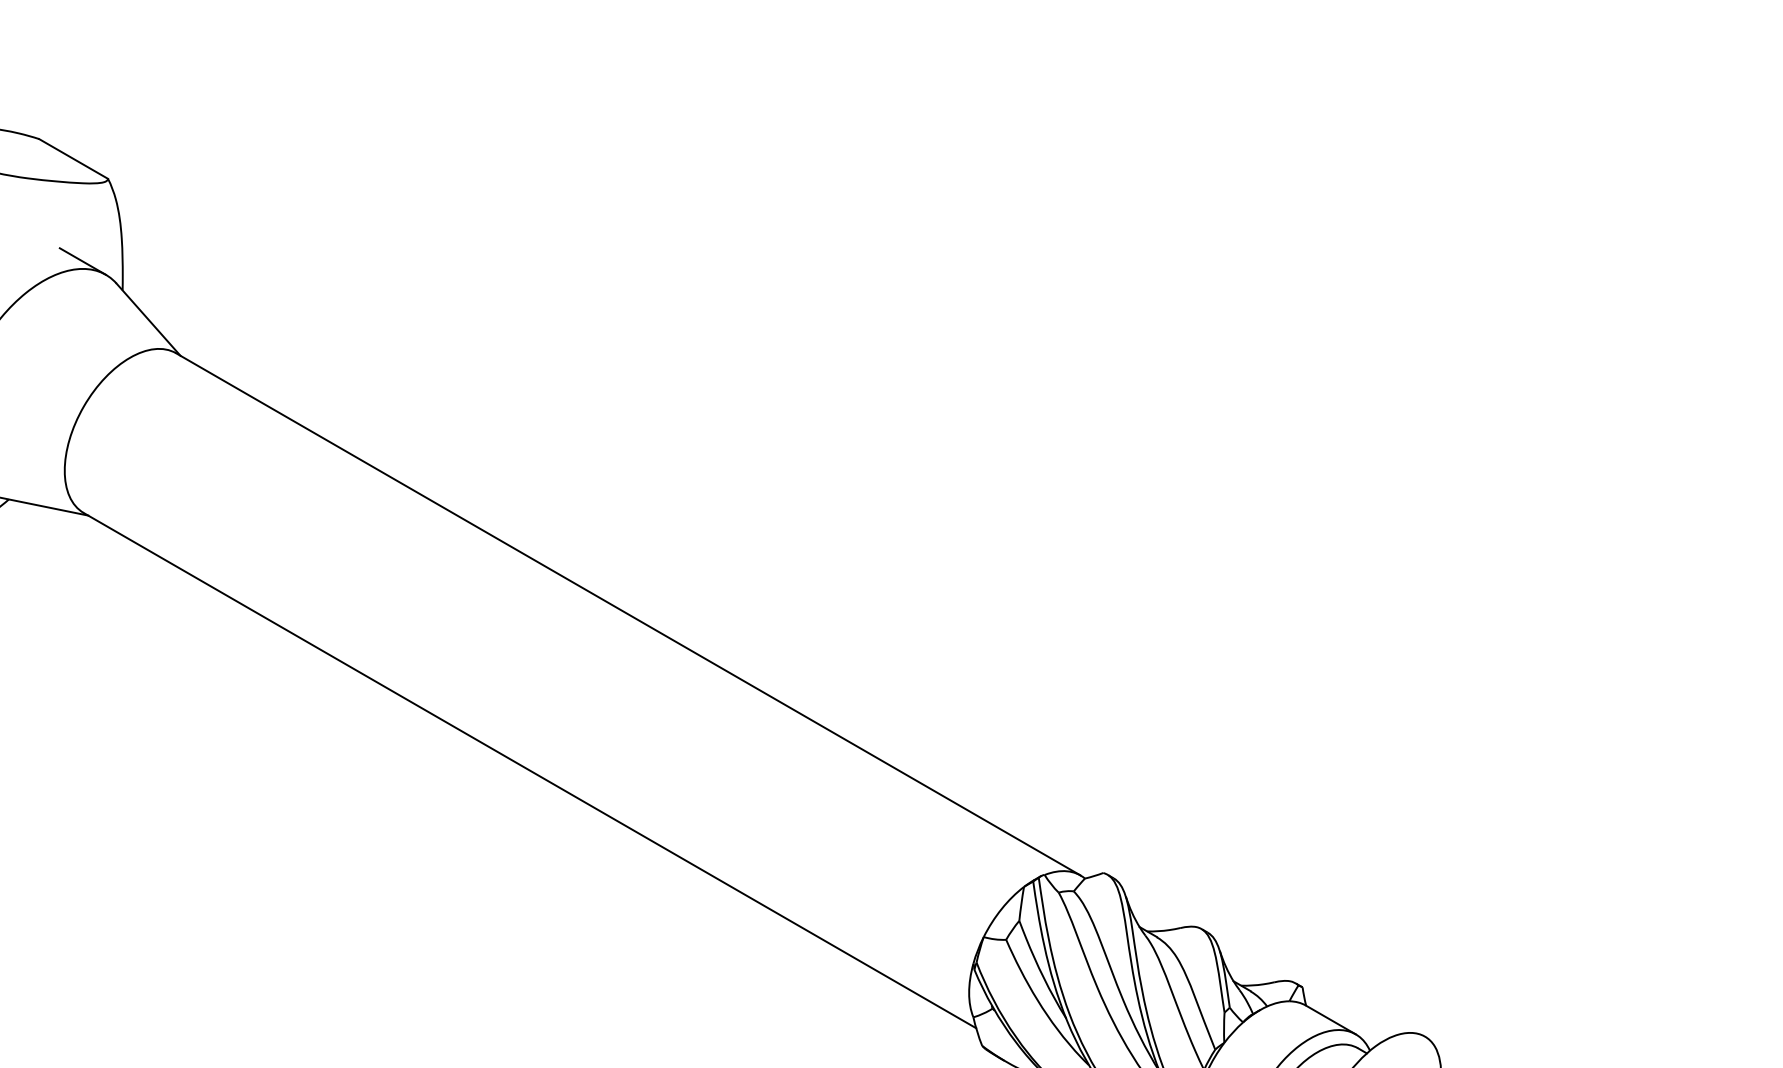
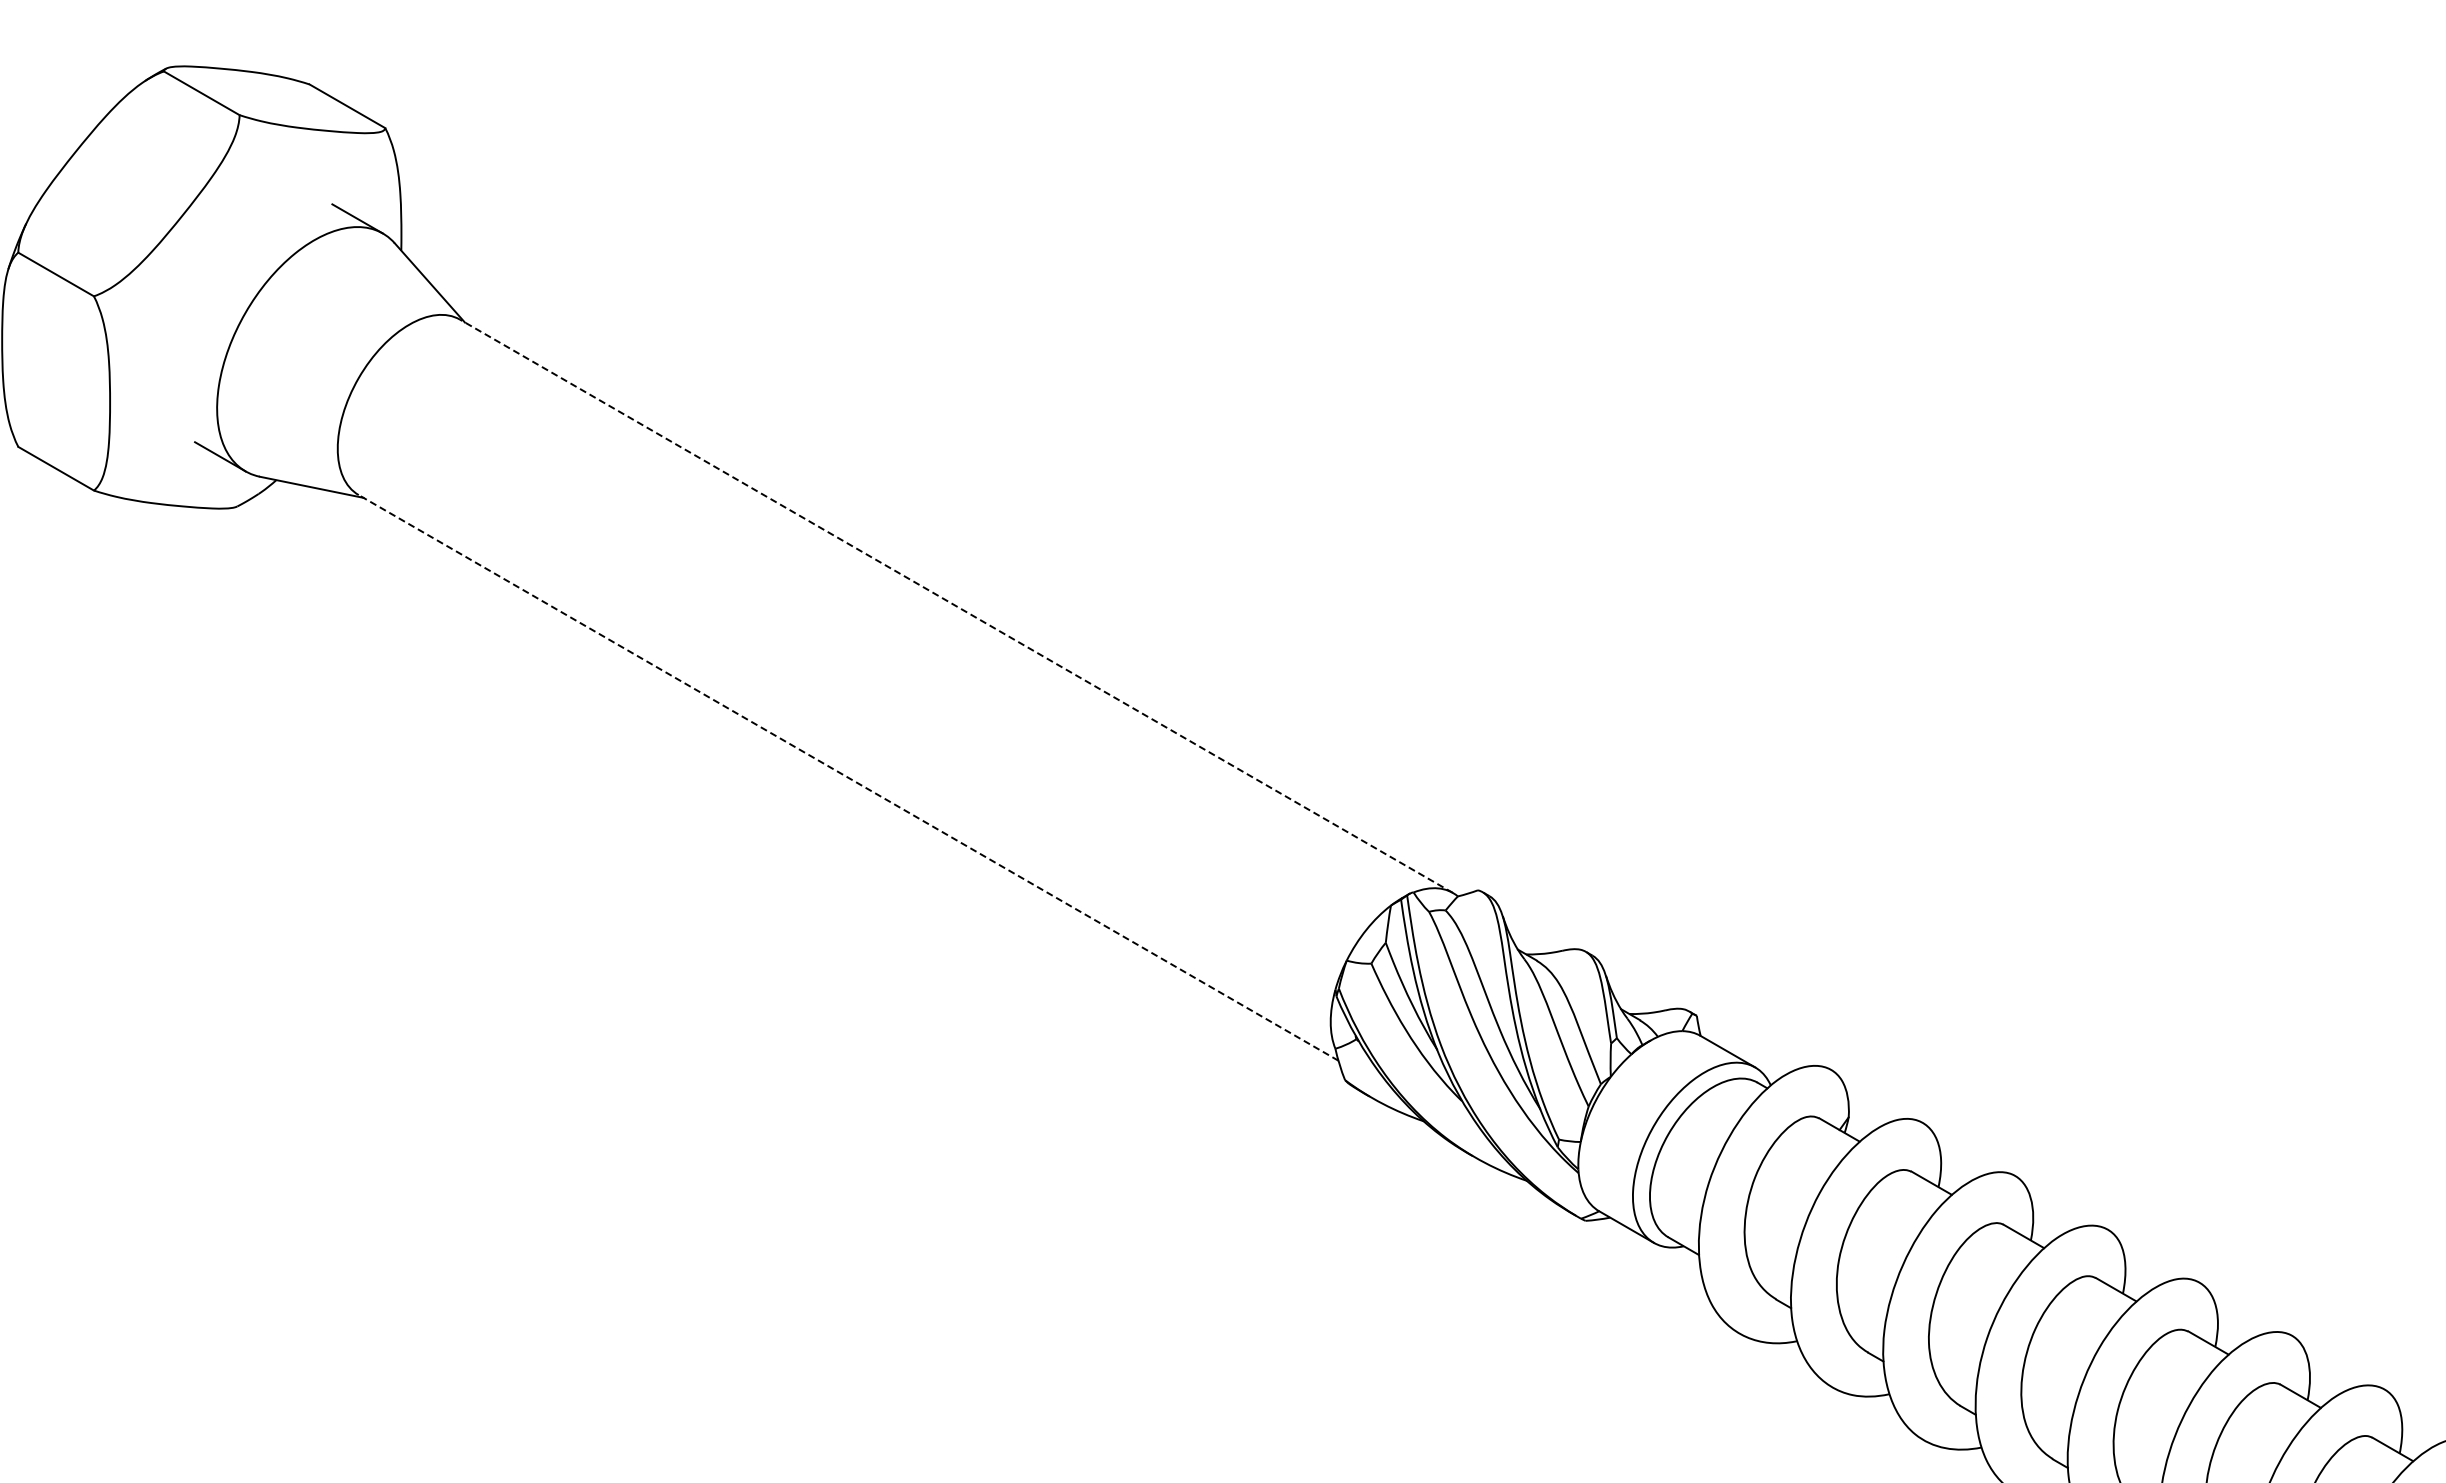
line: (628, 614) -> (956, 606), solid -> dashed
line: (529, 770) -> (848, 777), solid -> dashed

